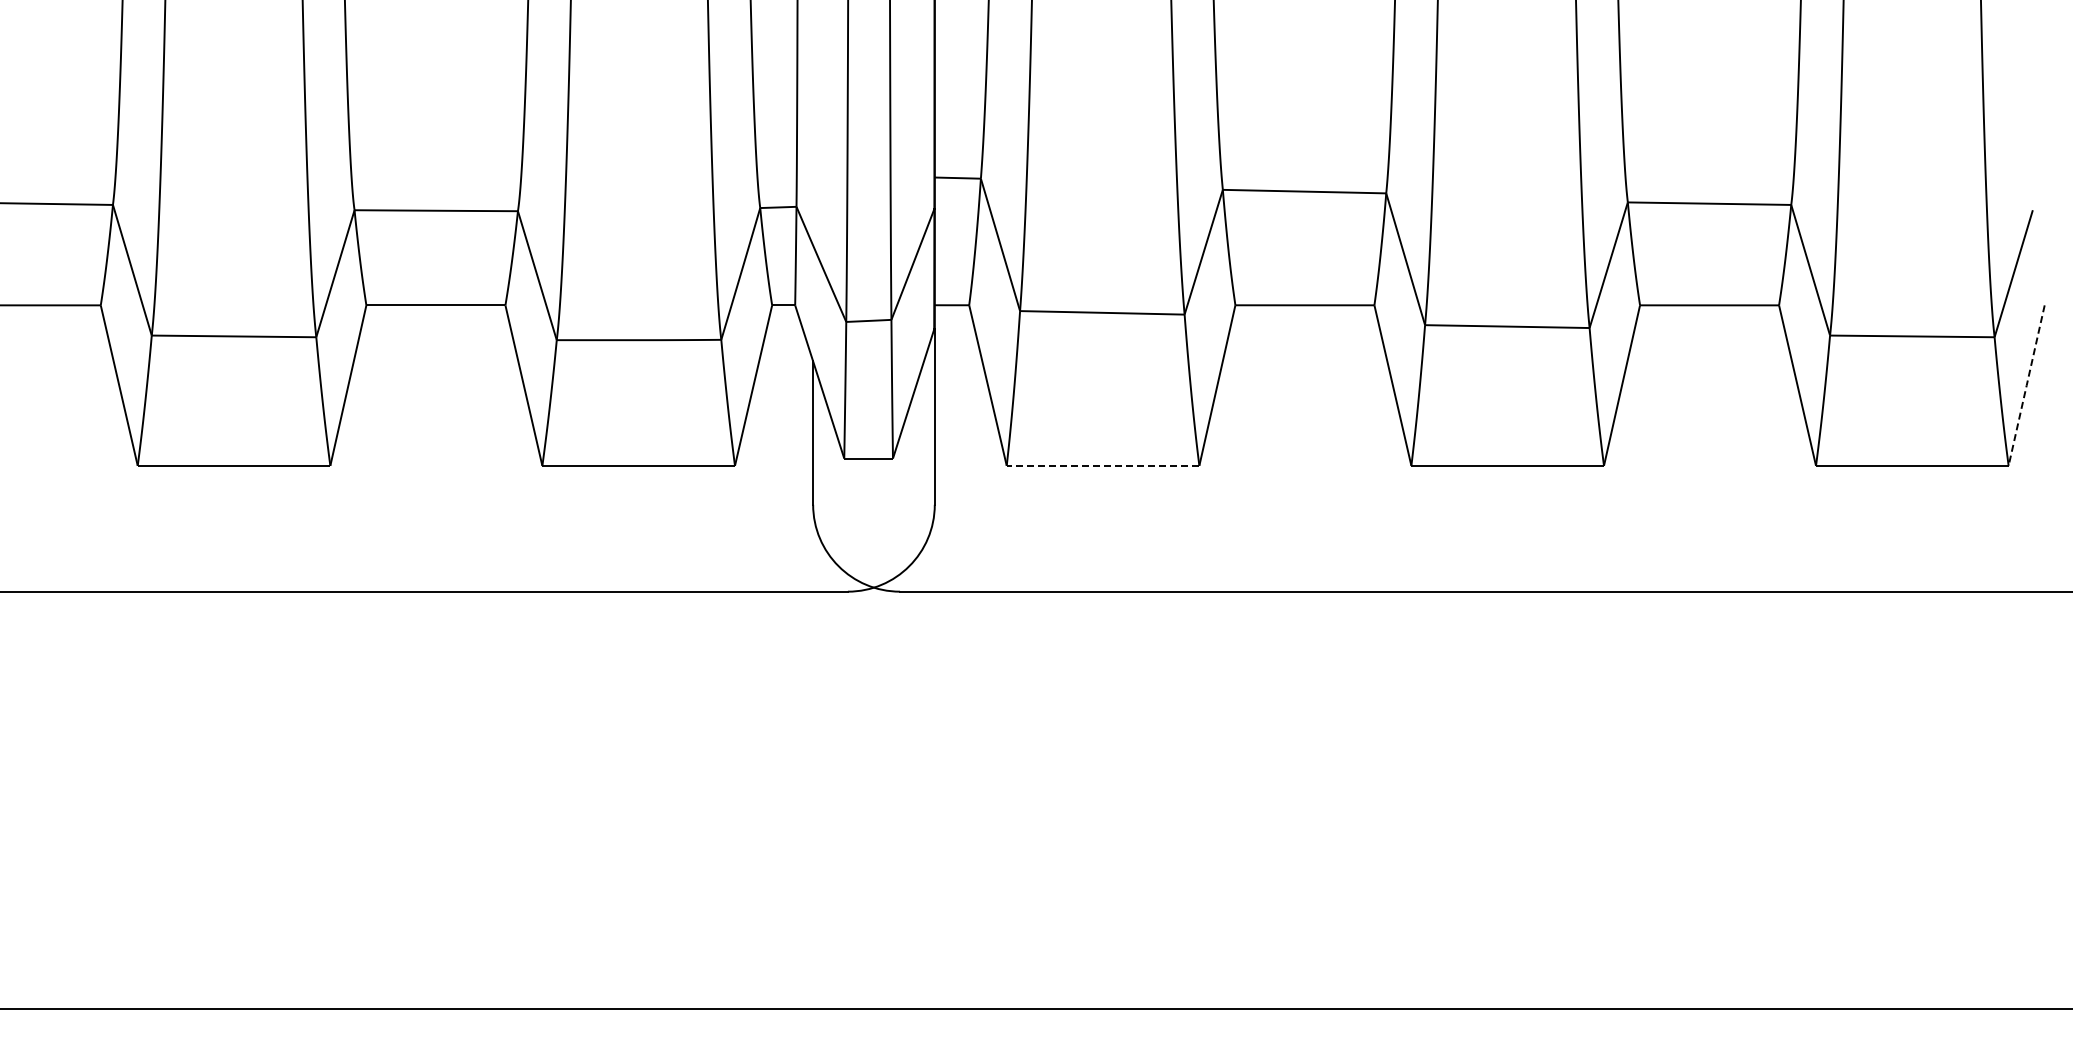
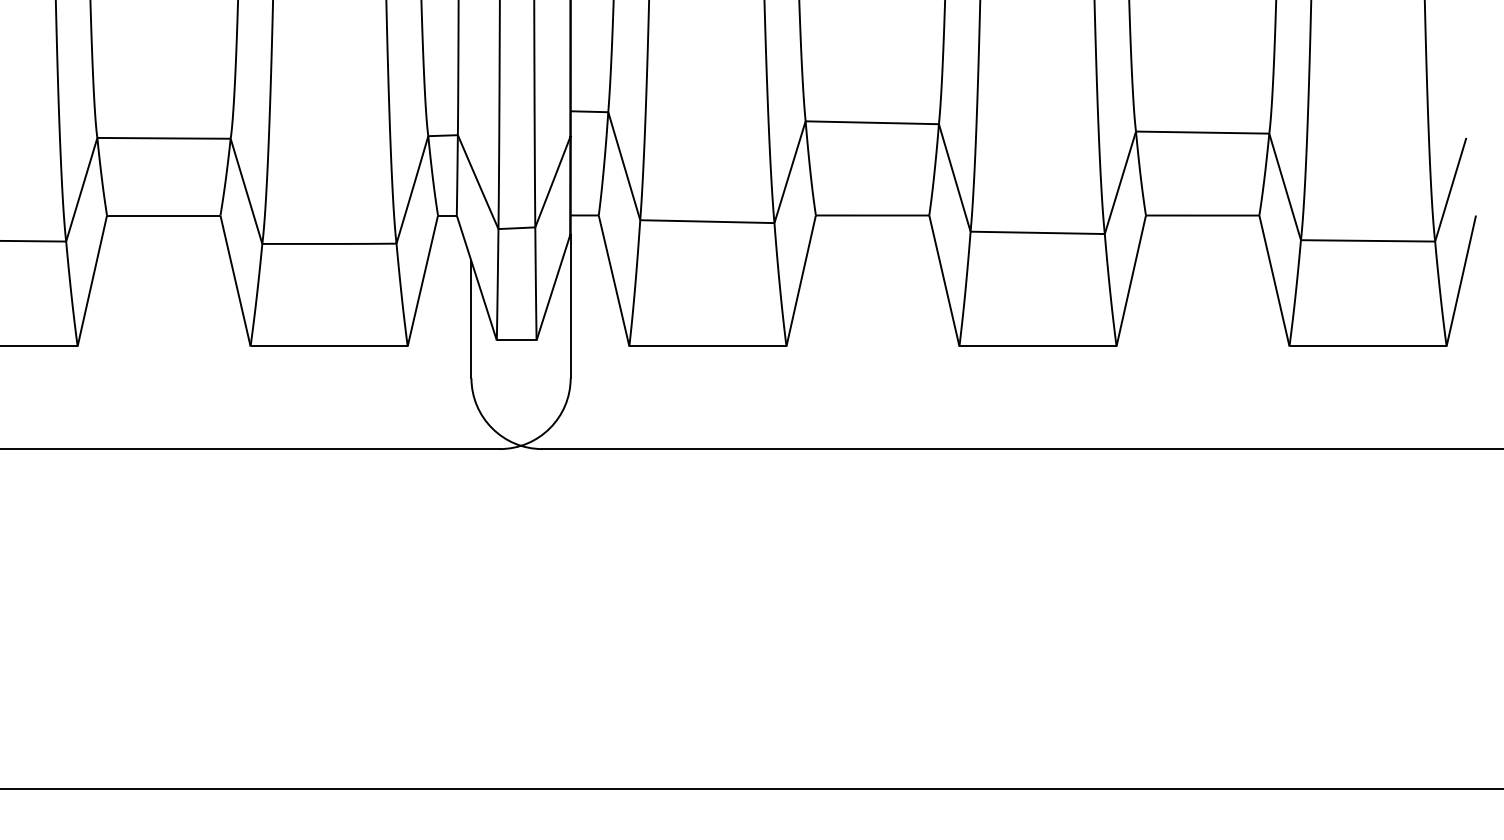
line: (2026, 385) -> (1461, 280), dashed -> solid
line: (1102, 465) -> (707, 346), dashed -> solid

